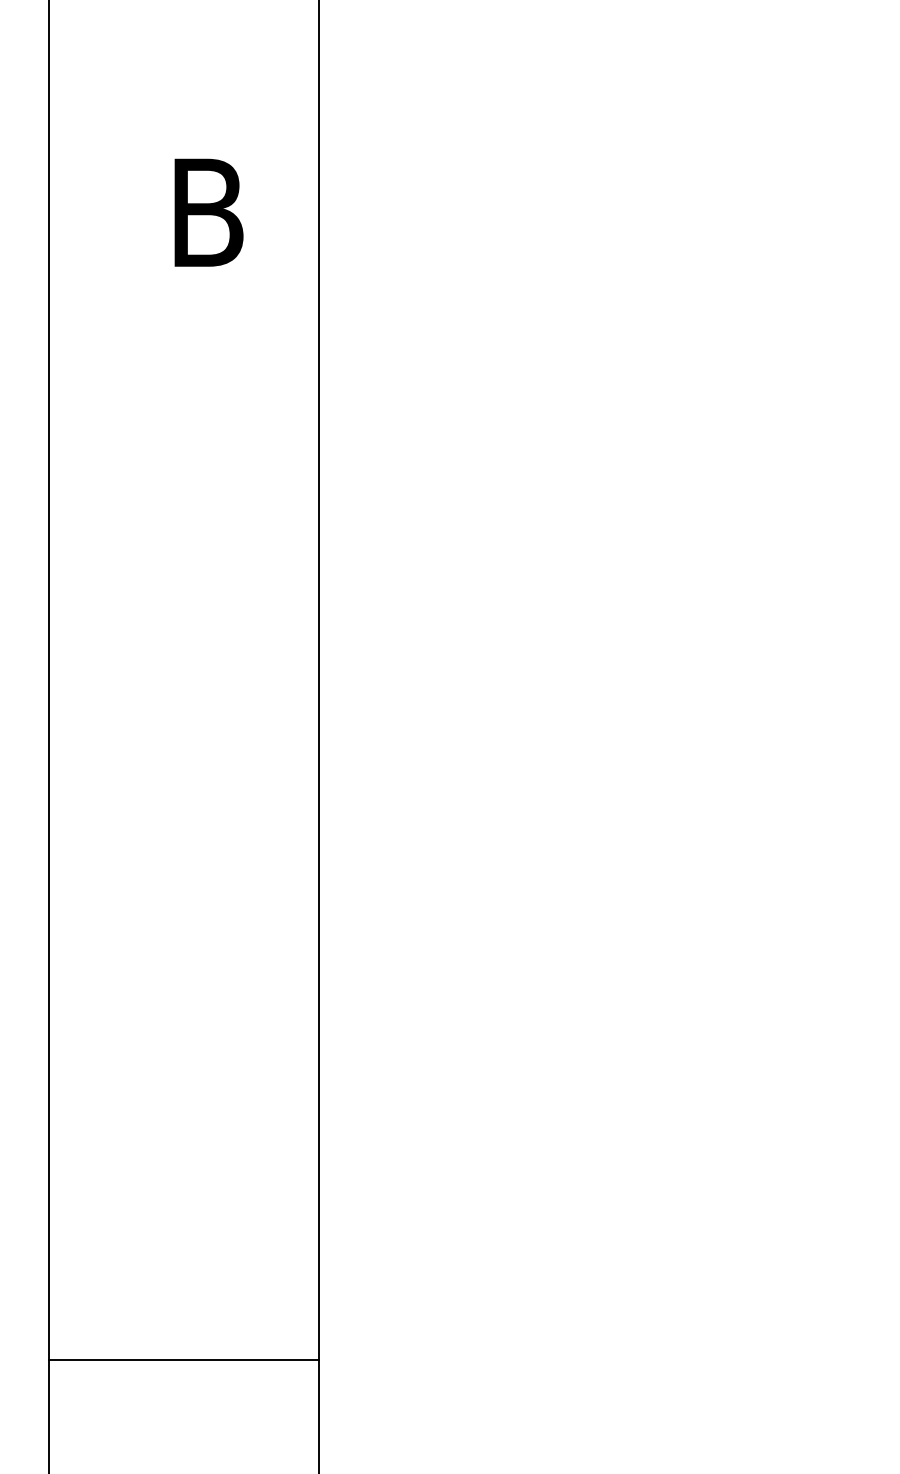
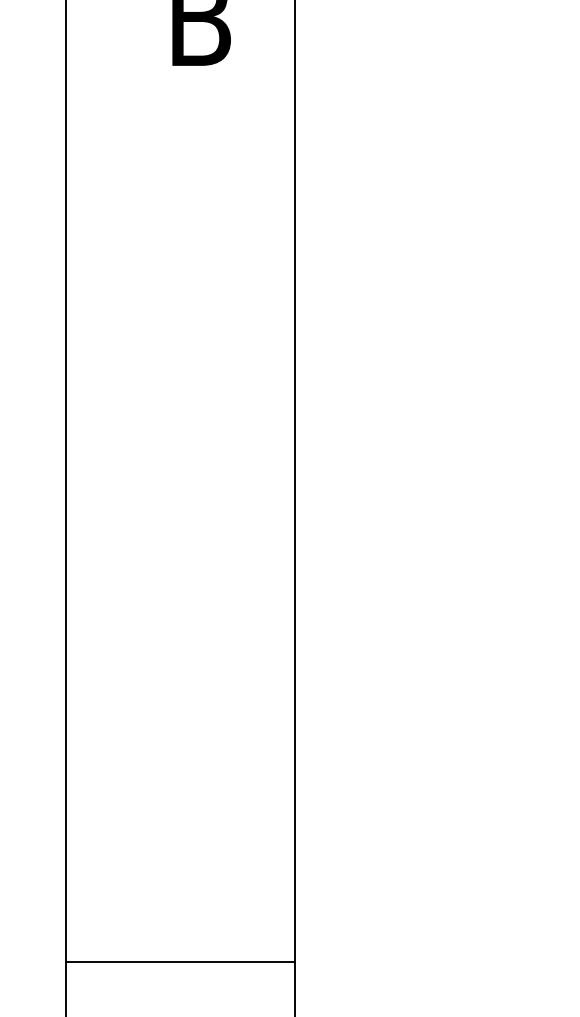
line: (184, 1359) -> (180, 962), moved

